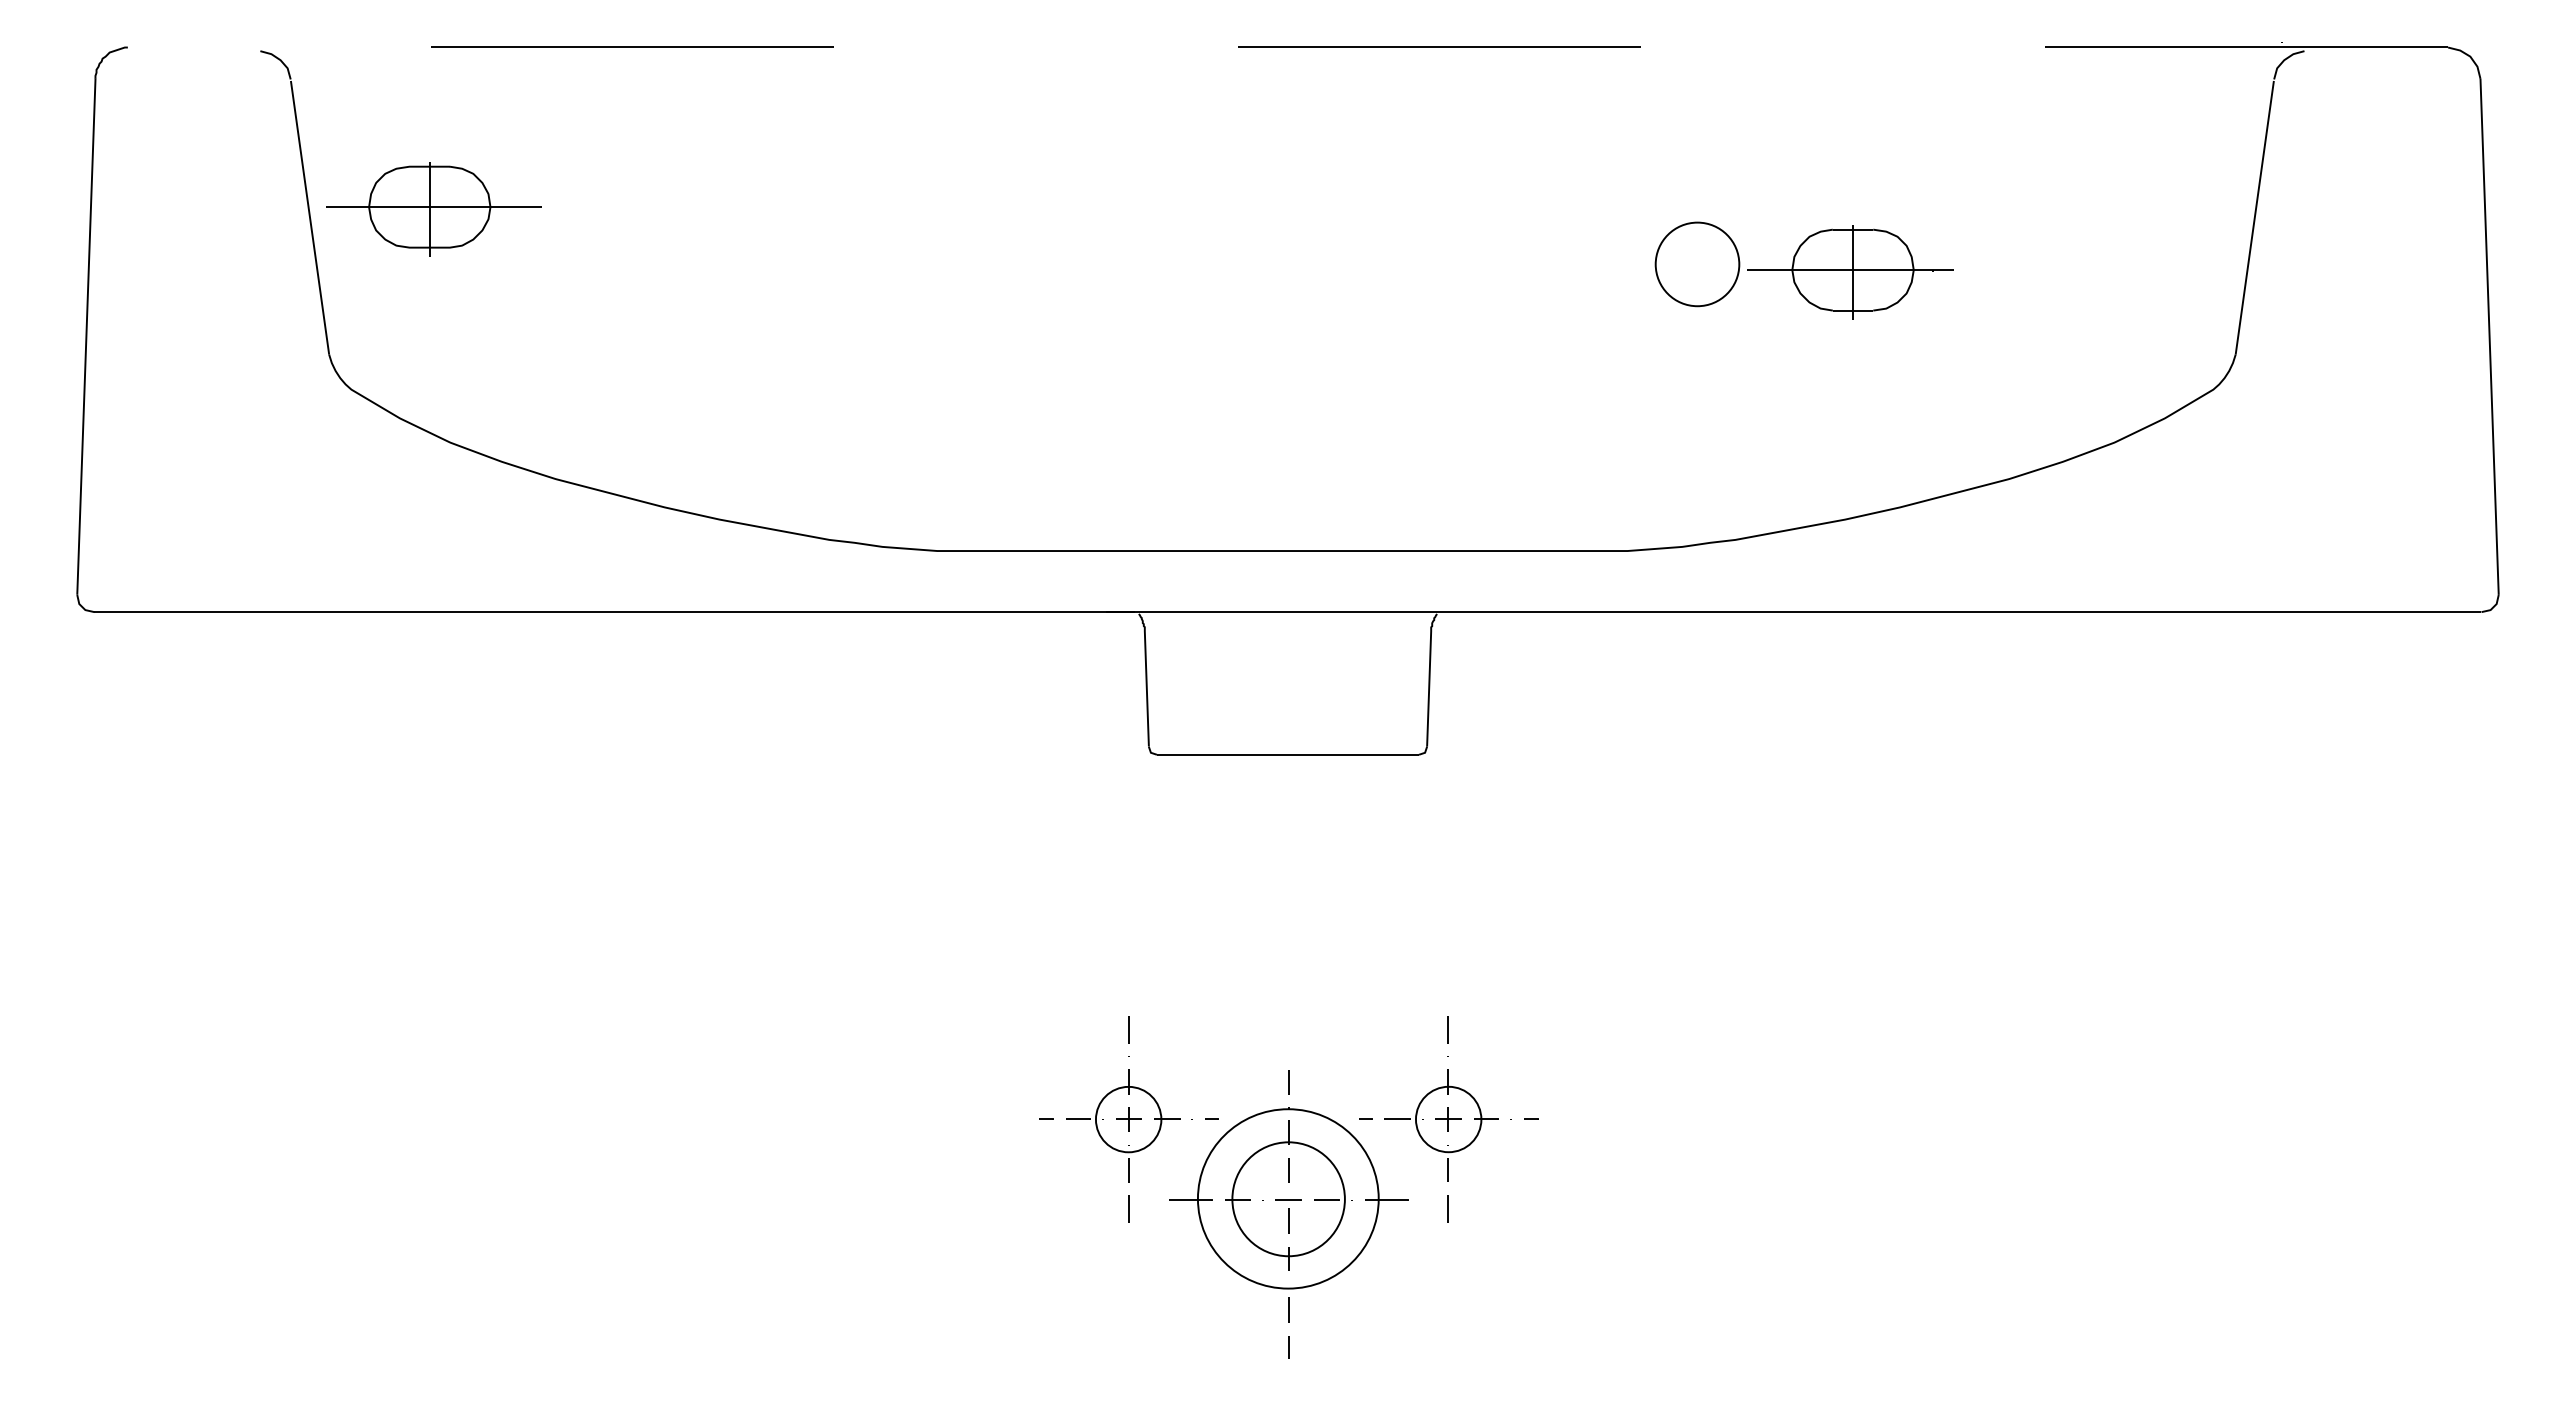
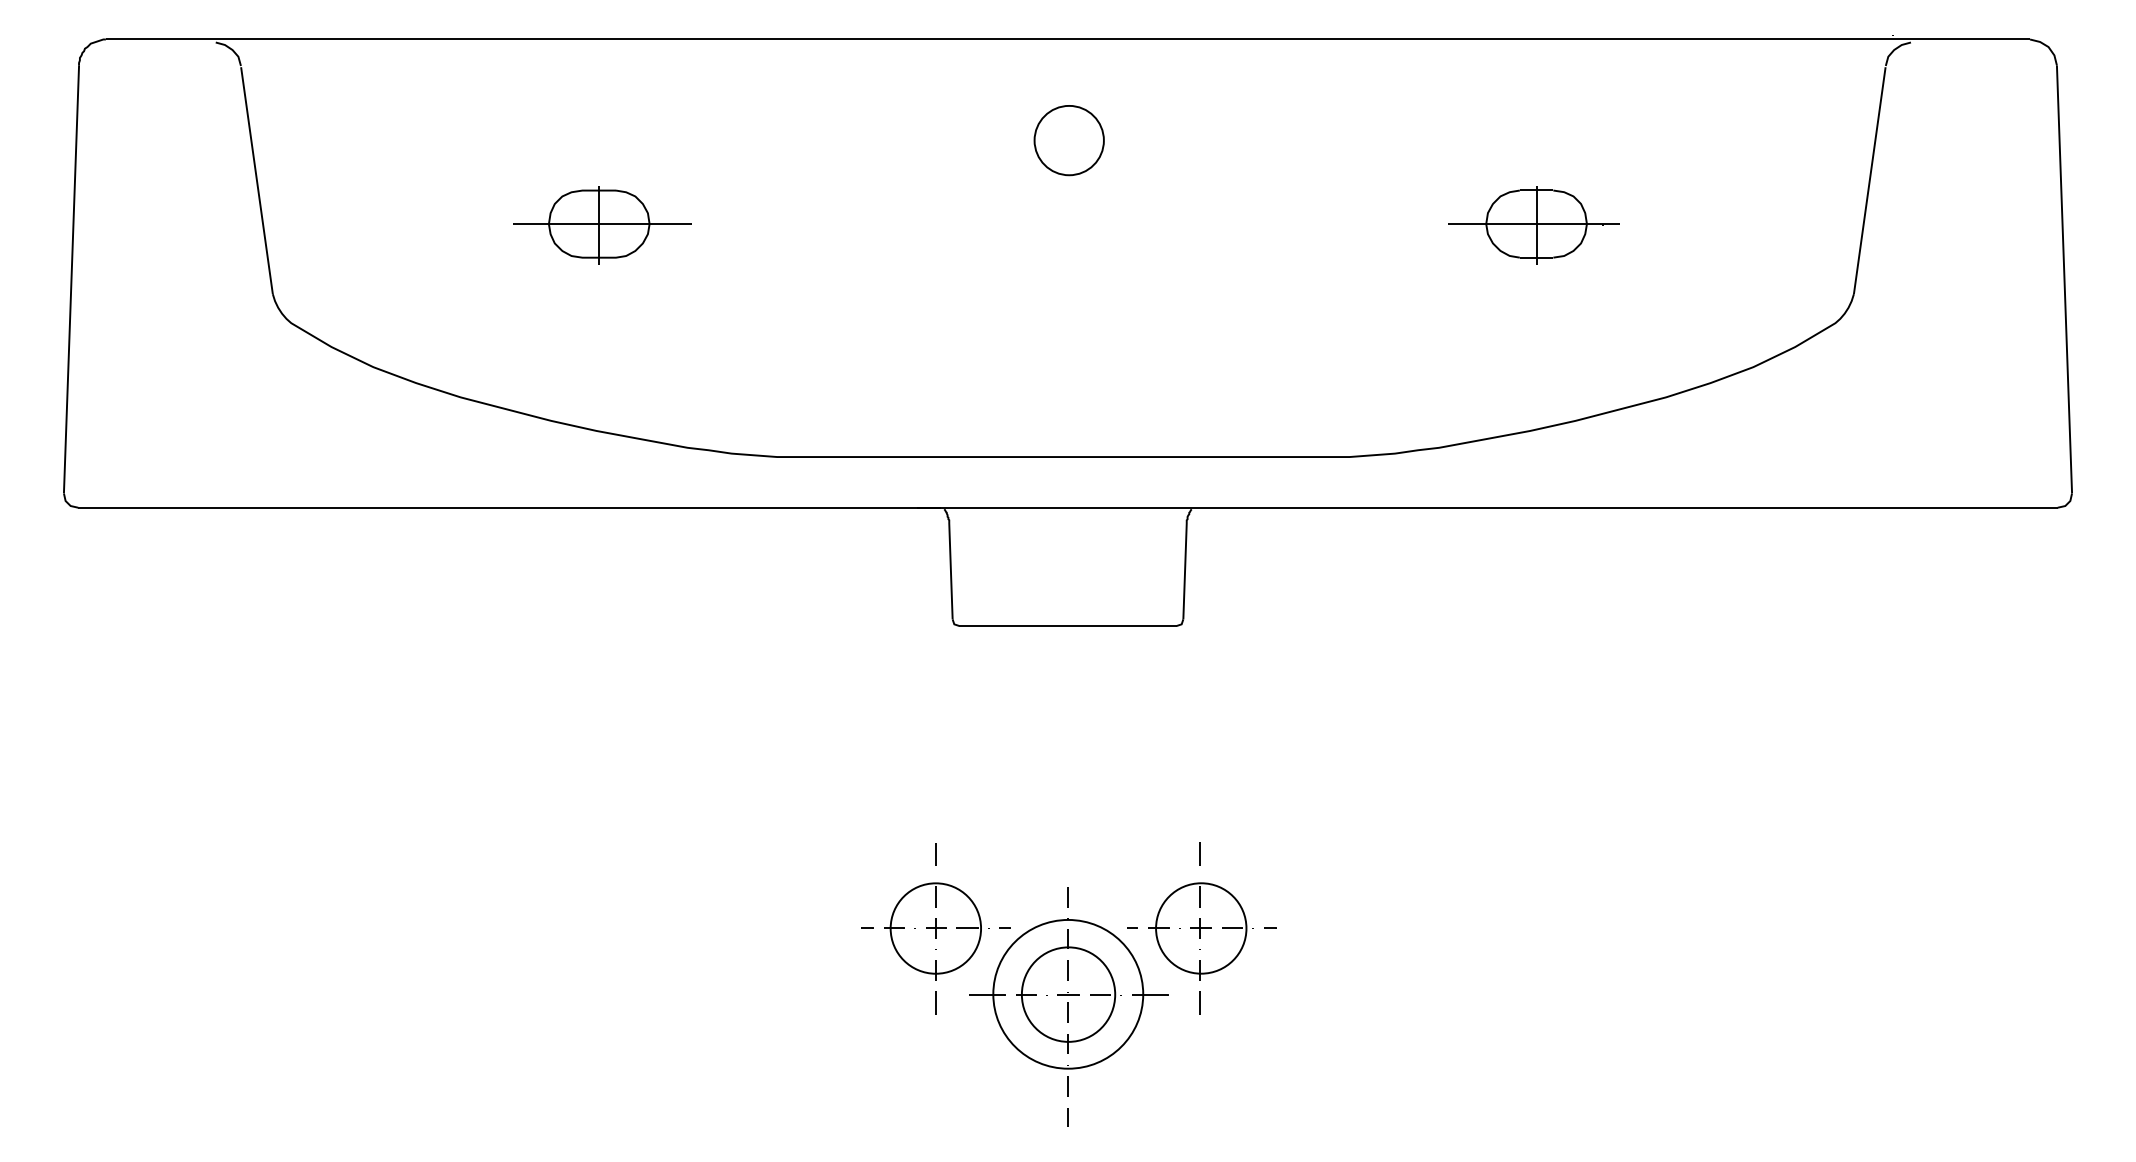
line: (1287, 47) -> (1067, 39), dashed -> solid
part: (433, 209) -> (602, 226), moved
circle: (1697, 264) -> (1069, 140), moved
circle: (1128, 1119) -> (935, 928), size x1.67
circle: (1448, 1119) -> (1201, 928), size x1.67

